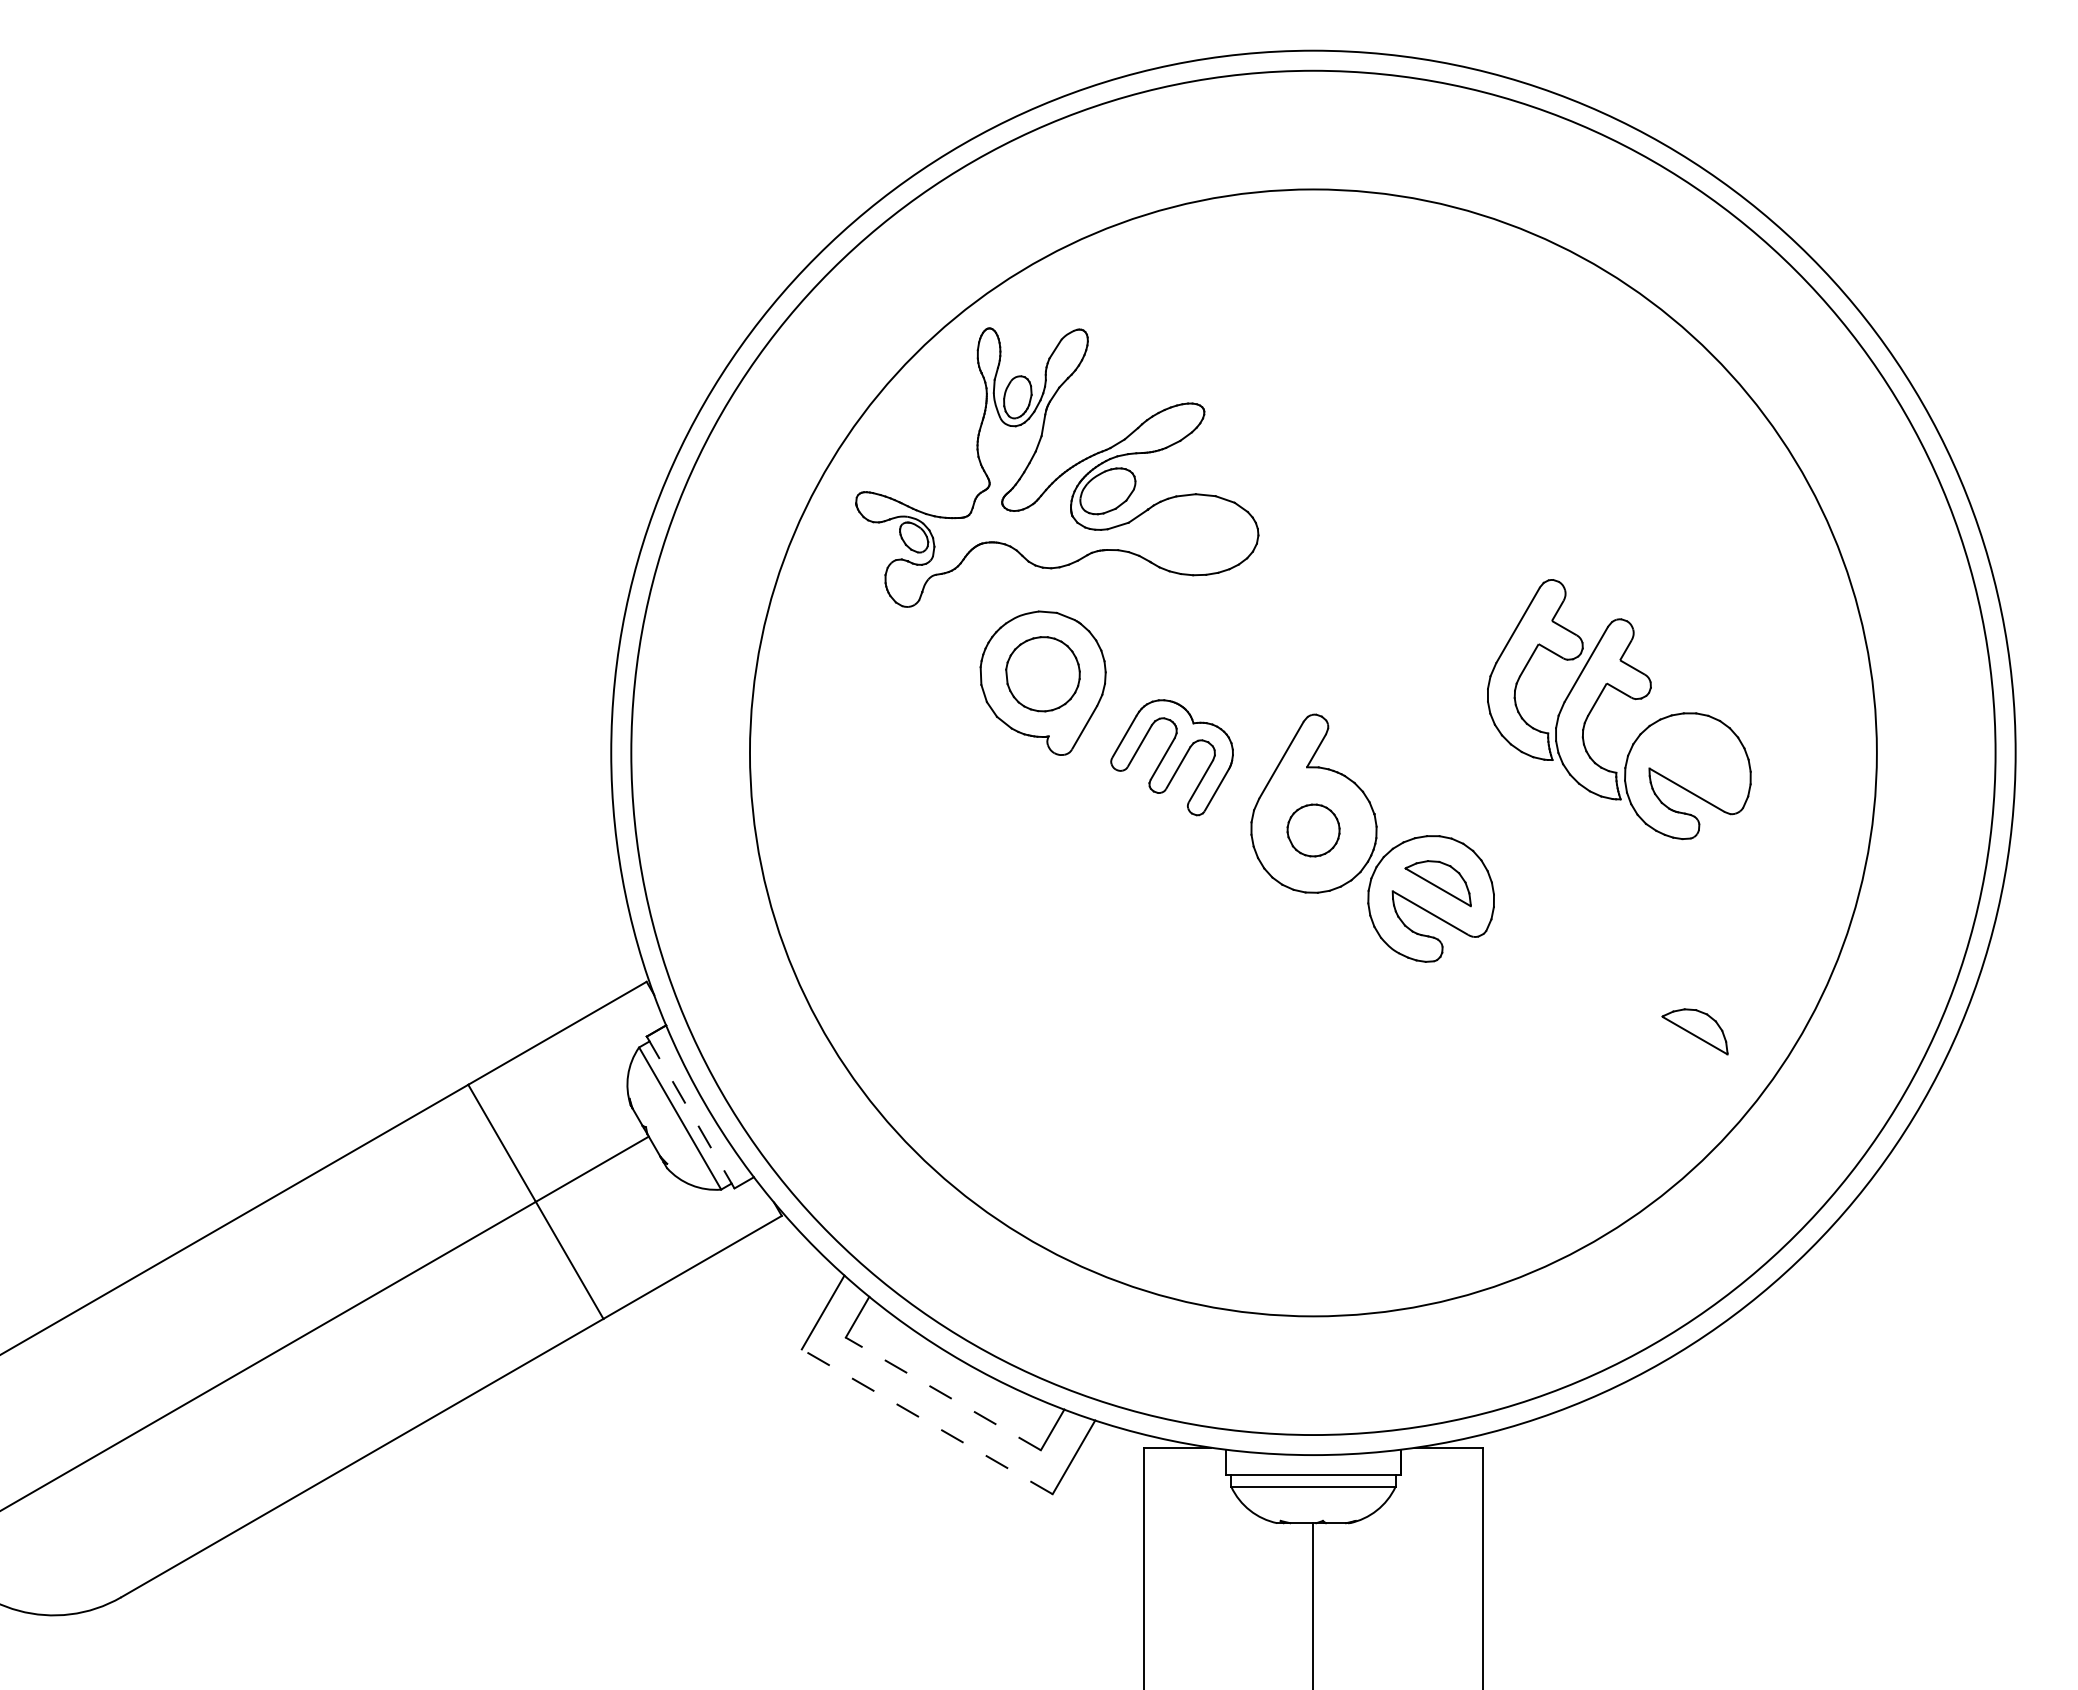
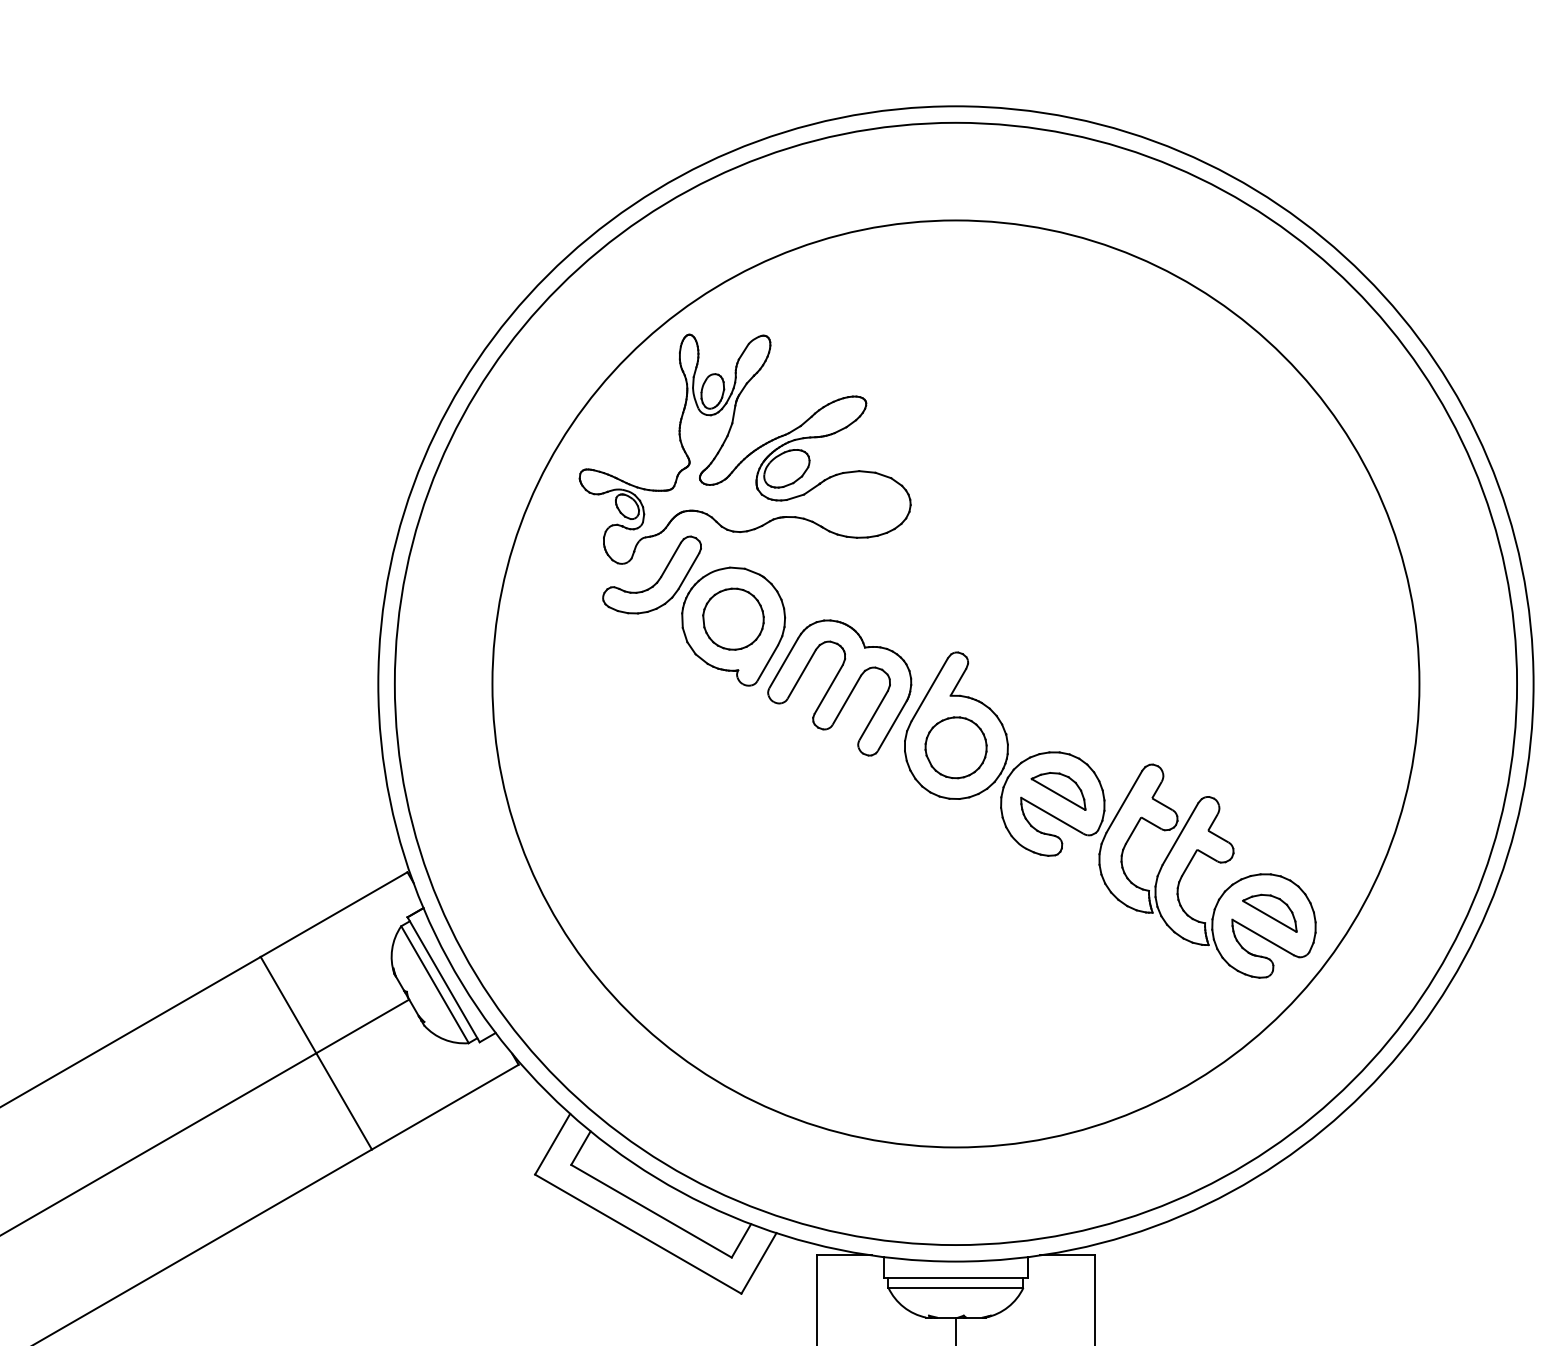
part: (952, 624) -> (659, 578), added
part: (1628, 697) -> (1215, 861), moved
part: (1171, 757) -> (839, 687), size x1.43
part: (1313, 830) -> (956, 747), size x1.43
line: (690, 1112) -> (443, 979), dashed -> solid
line: (943, 1393) -> (651, 1210), dashed -> solid
line: (927, 1421) -> (638, 1233), dashed -> solid

